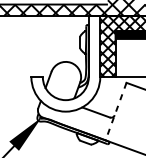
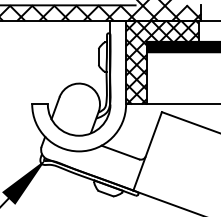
line: (115, 111) -> (147, 151), dashed -> solid

